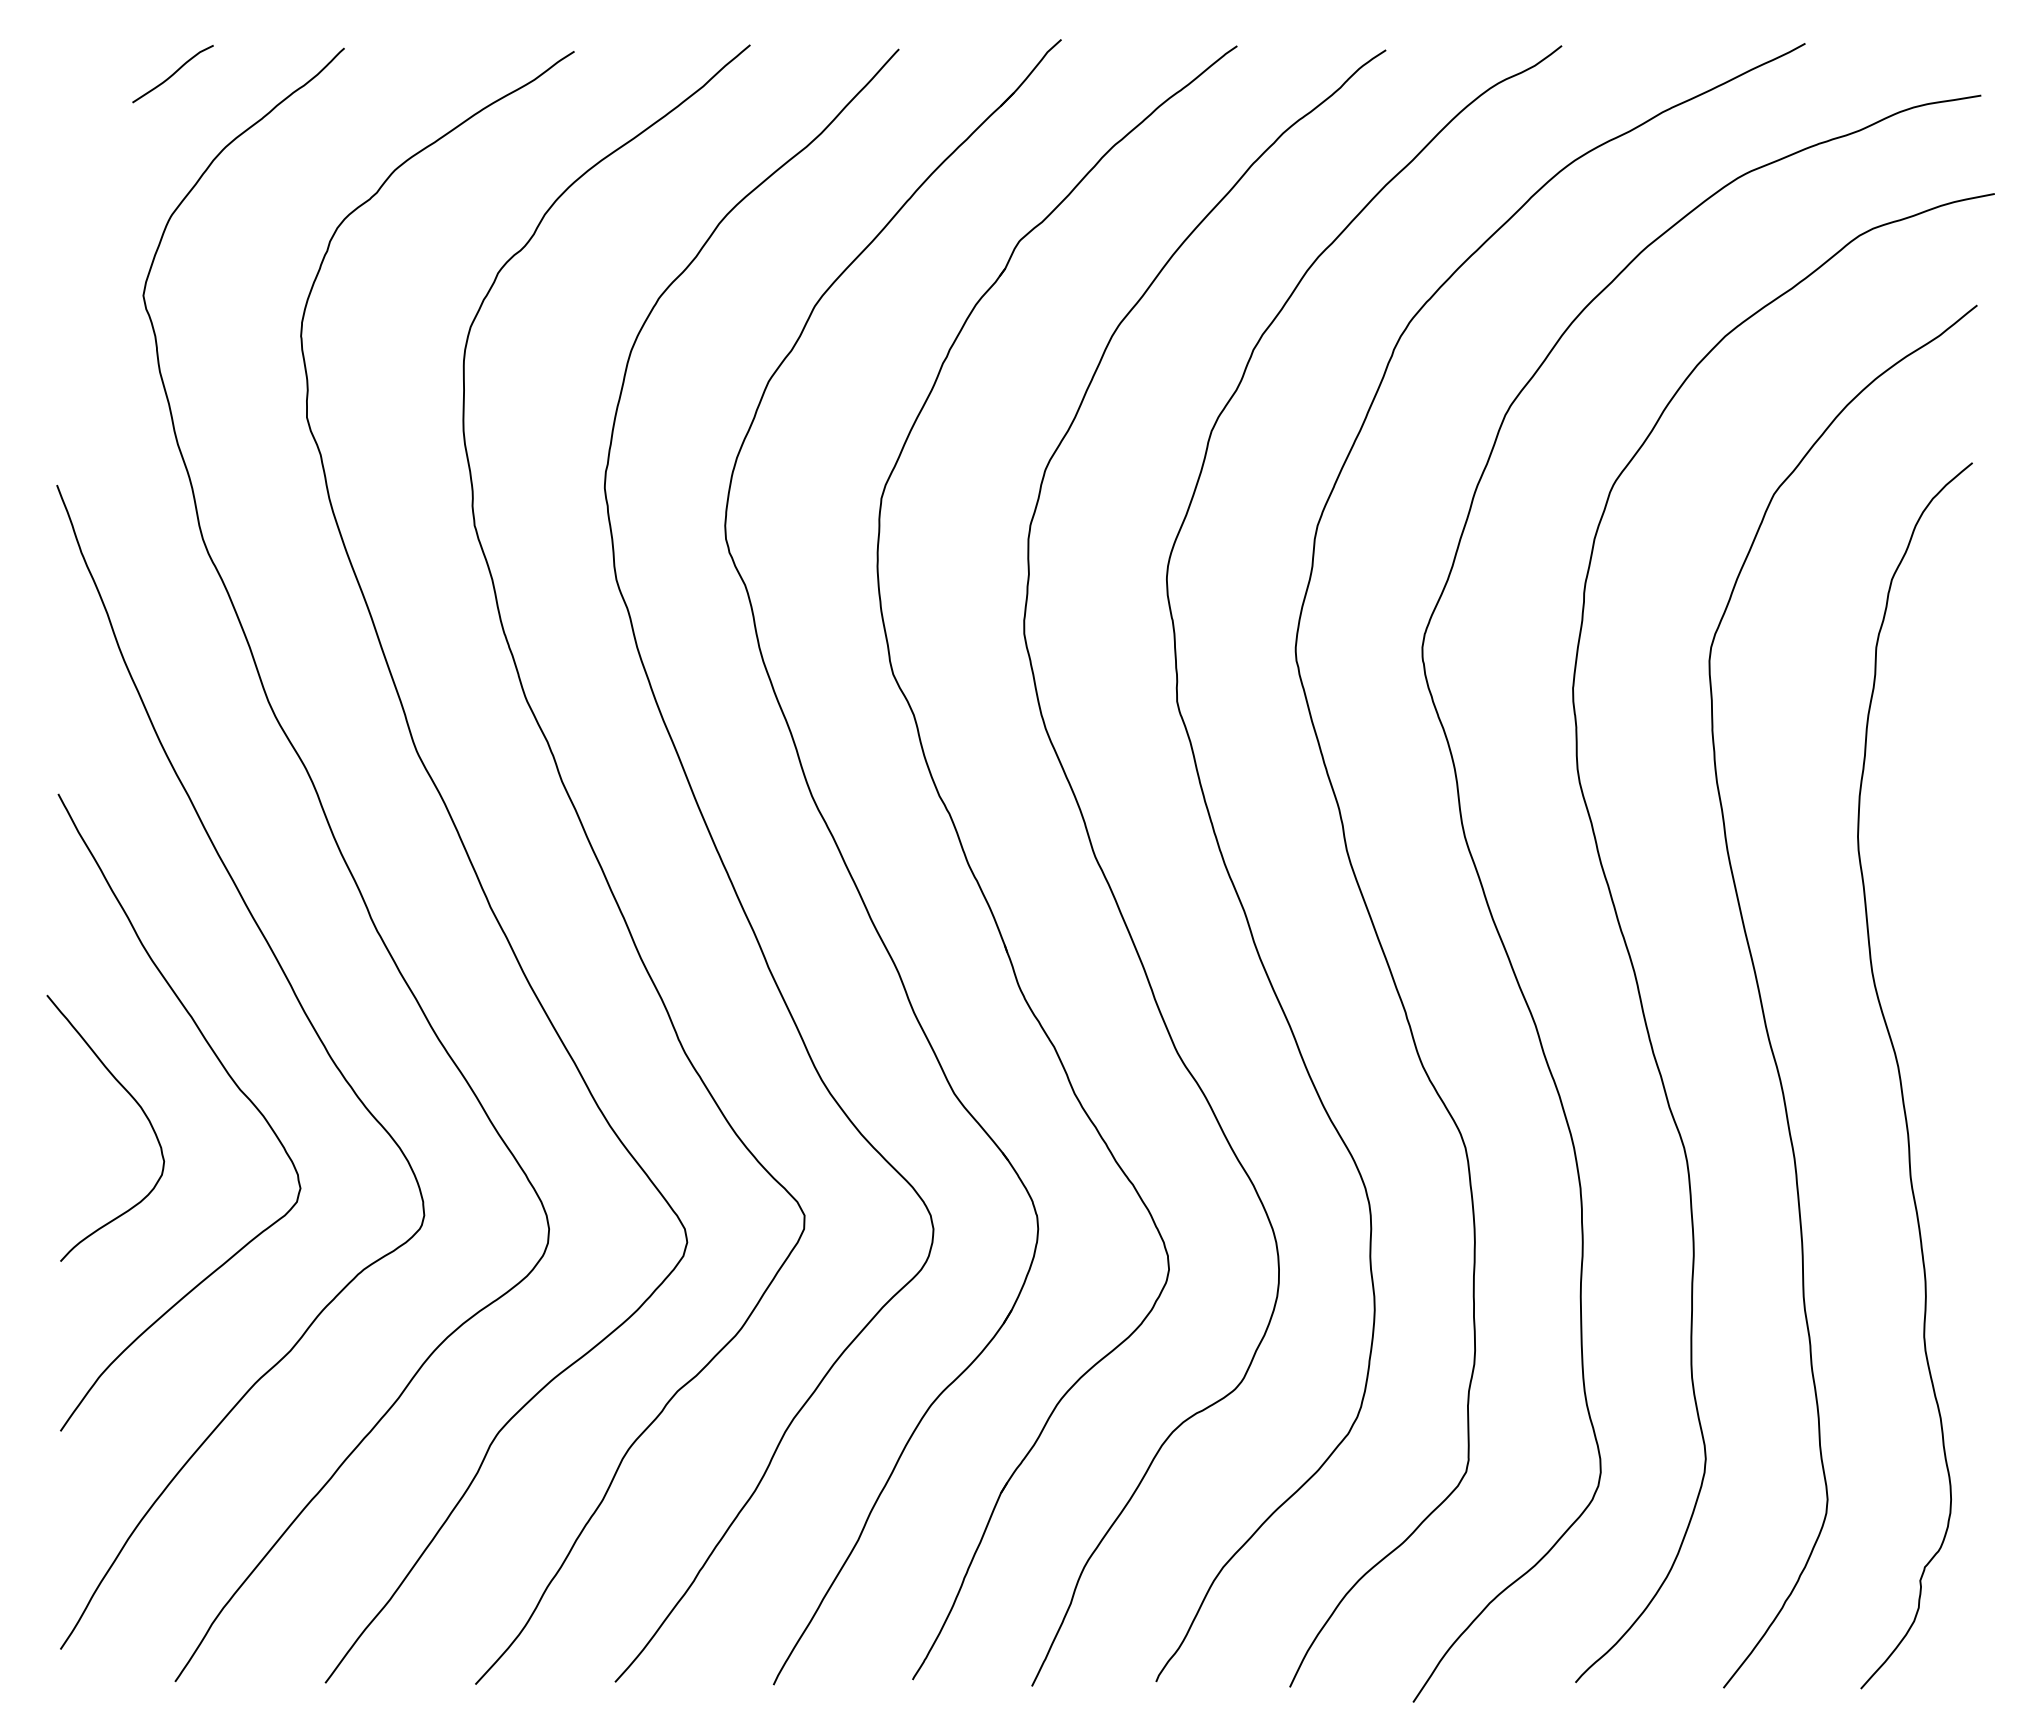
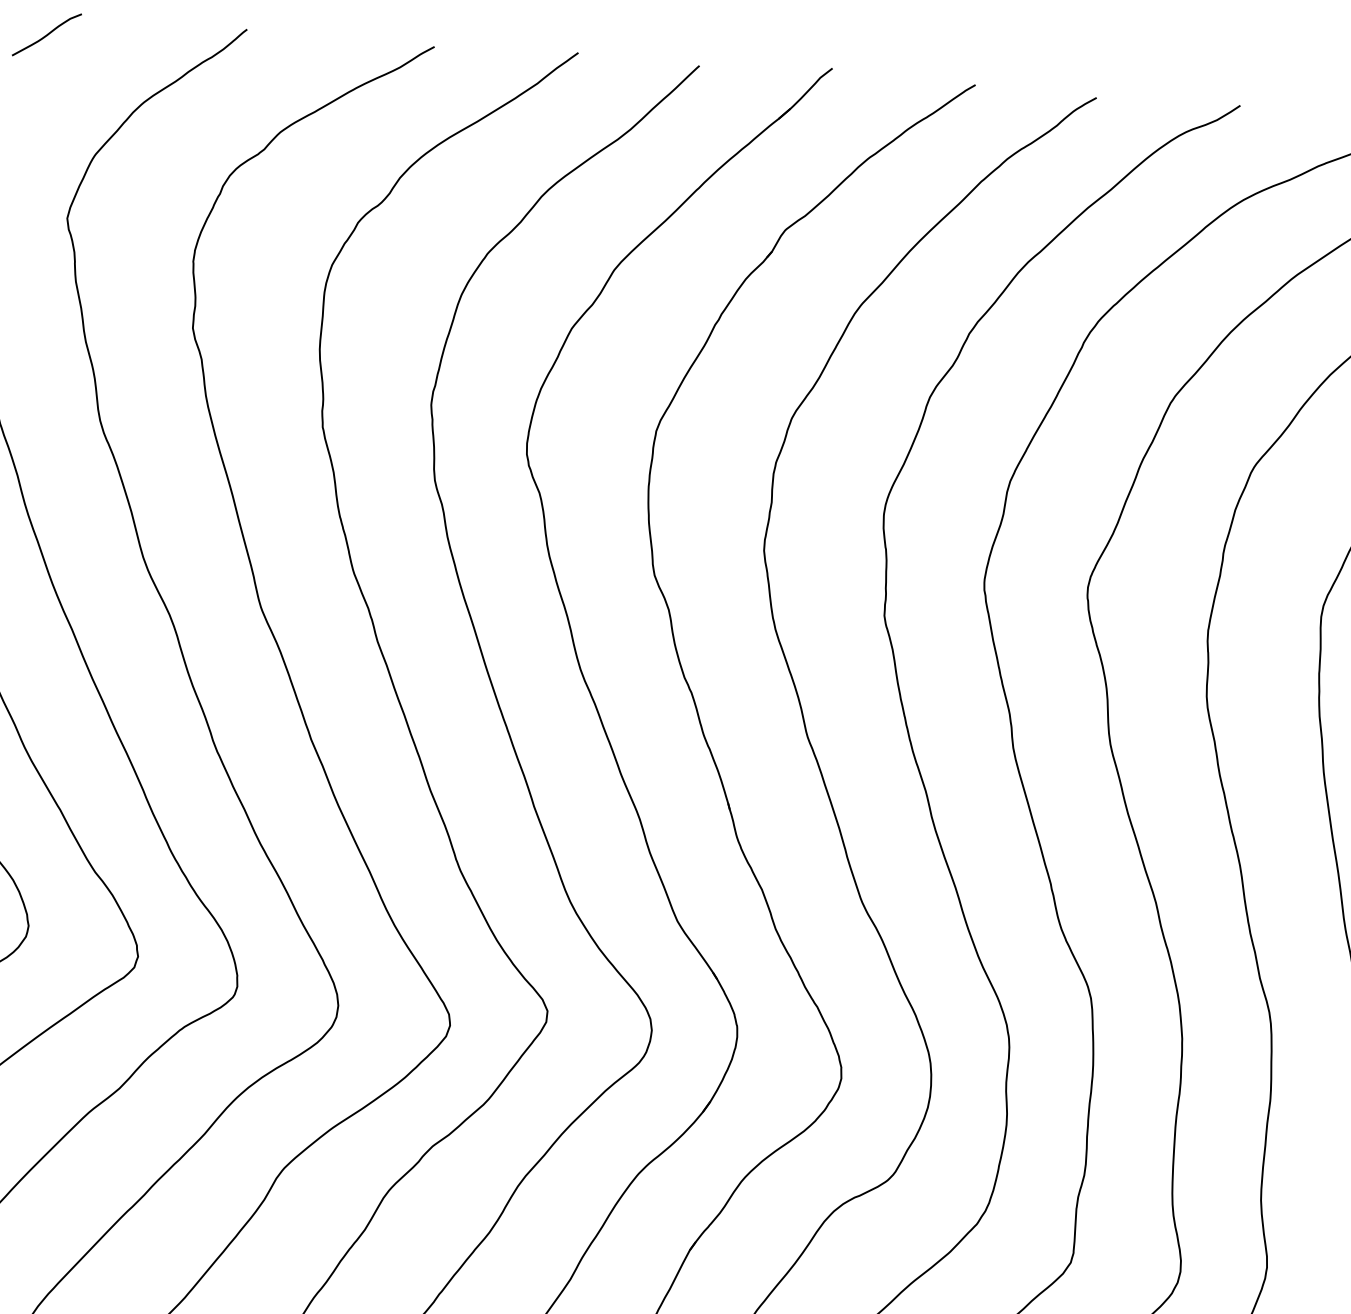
curve: (172, 74) -> (46, 35), moved

